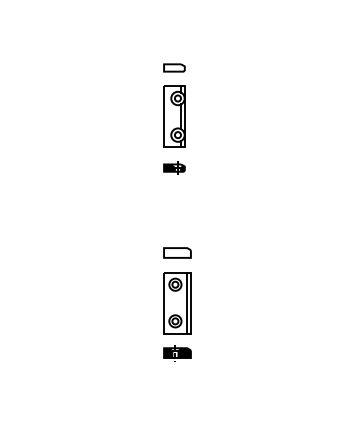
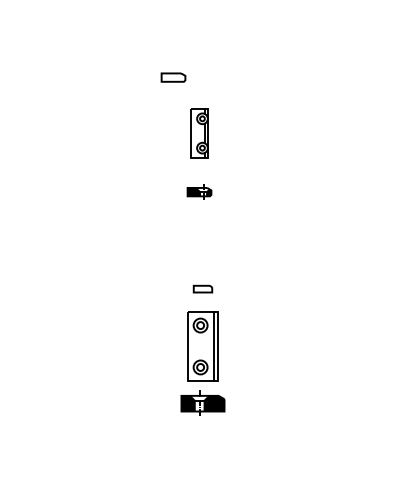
part: (174, 67) -> (173, 77), moved
part: (174, 116) -> (199, 133), size x0.7
part: (177, 252) -> (202, 288), size x0.6
part: (177, 352) -> (202, 403), size x1.4

